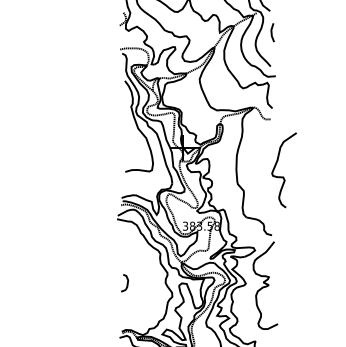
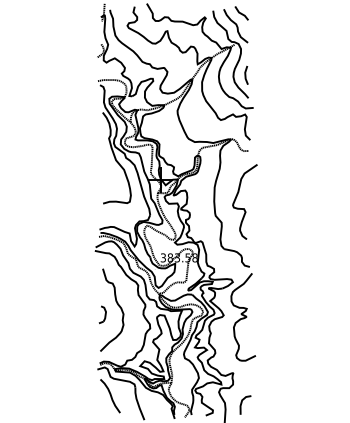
line: (272, 31) -> (246, 74), moved
curve: (283, 176) -> (244, 208), moved
curve: (139, 273) -> (117, 305), added

